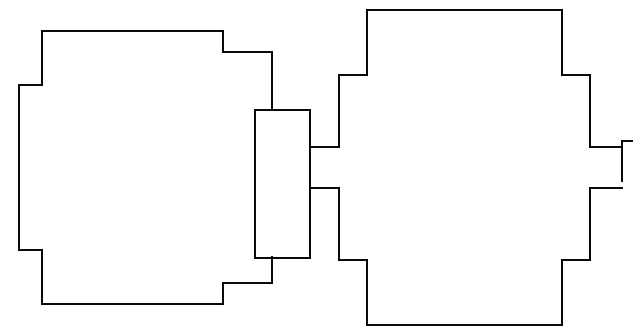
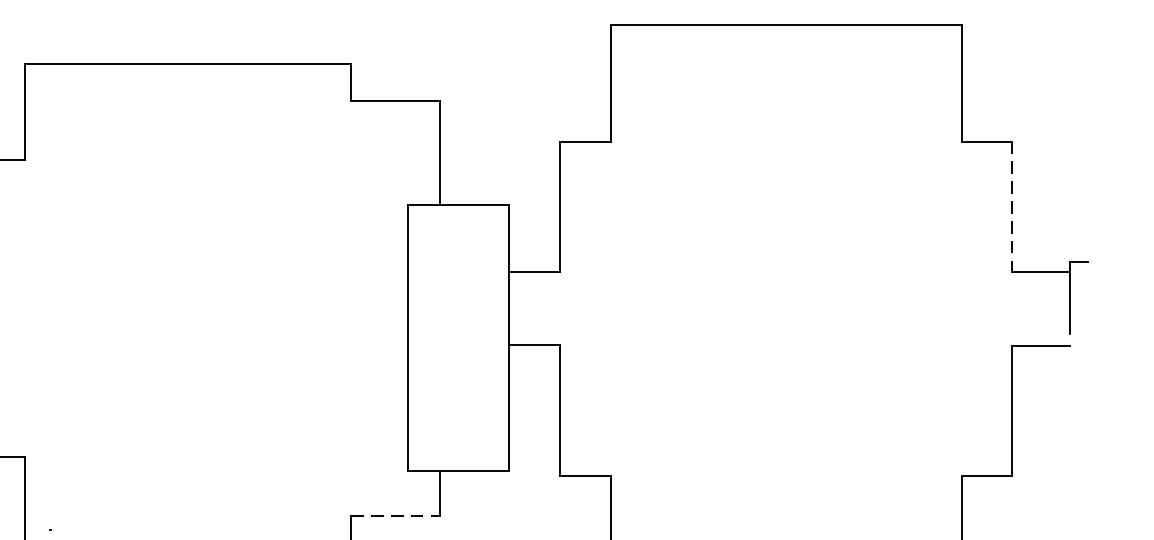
line: (589, 111) -> (1011, 207), solid -> dashed
line: (247, 282) -> (395, 516), solid -> dashed

